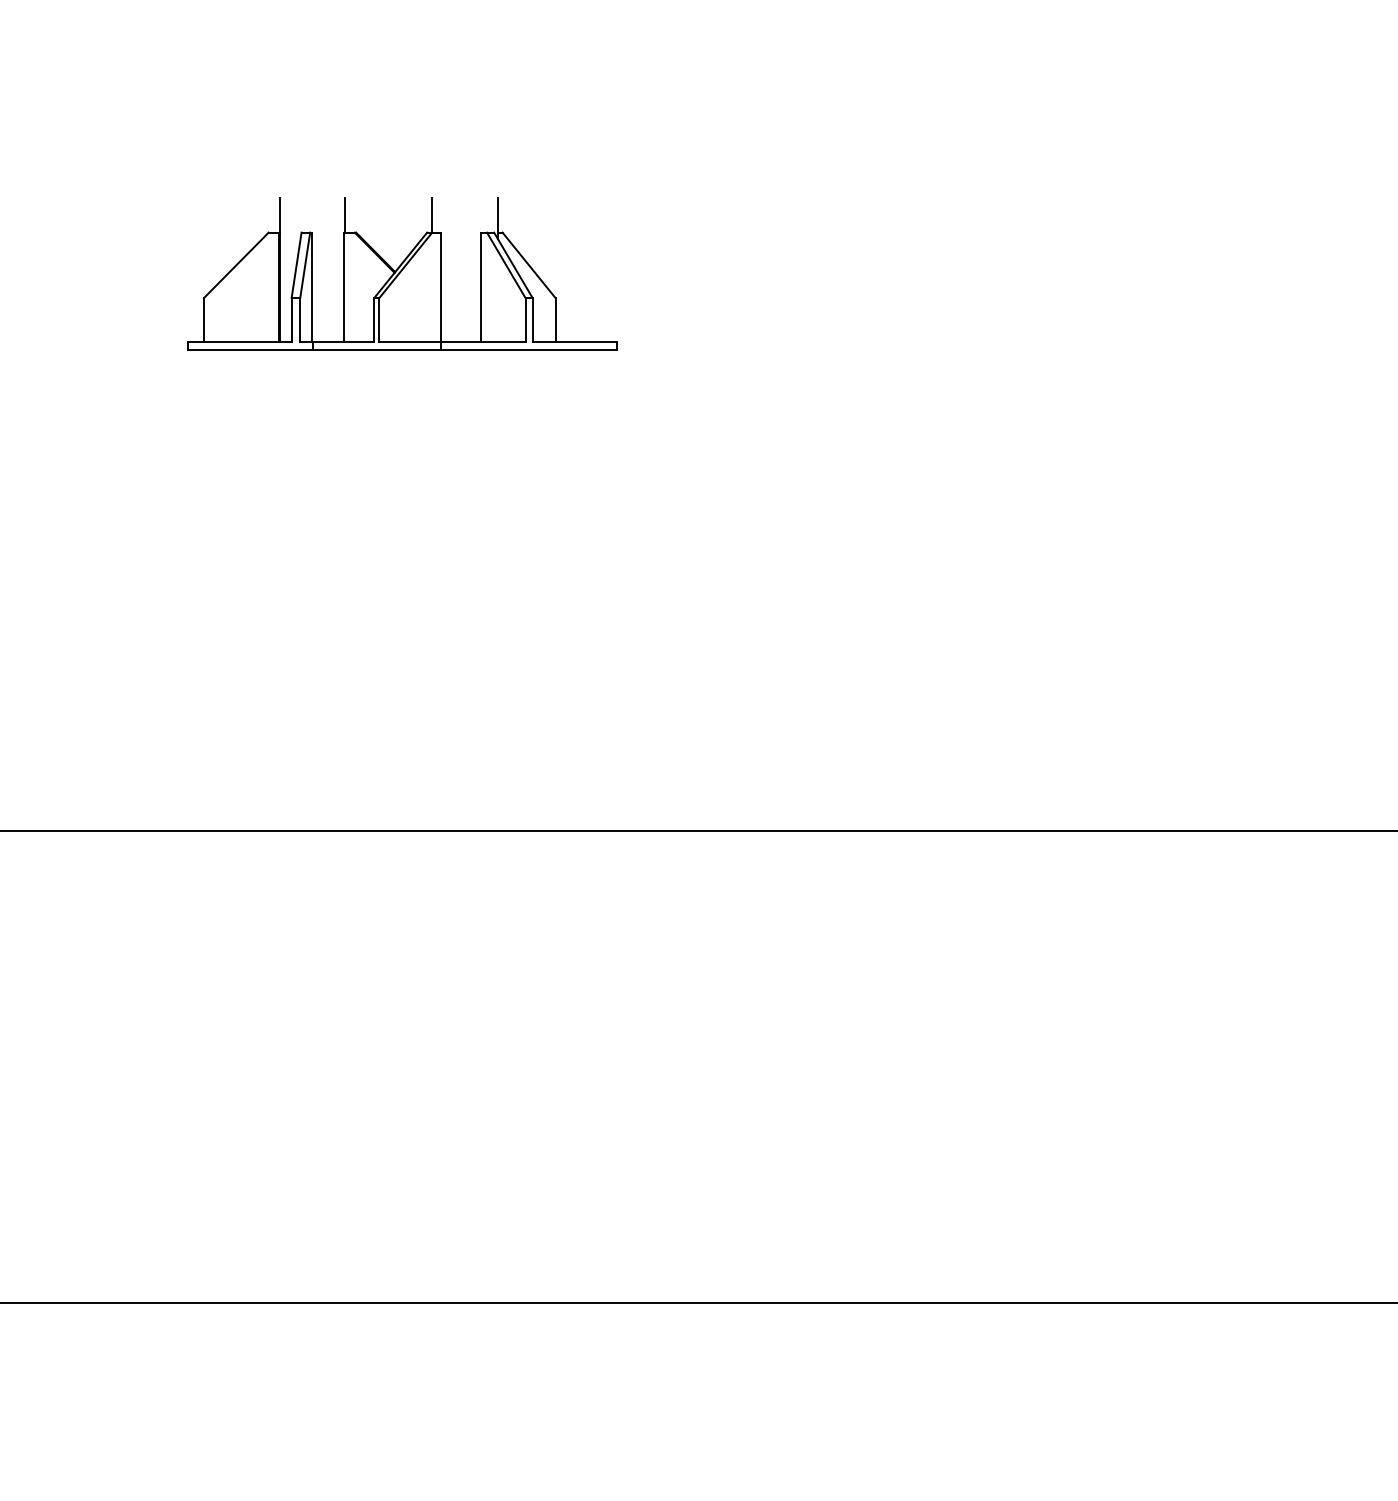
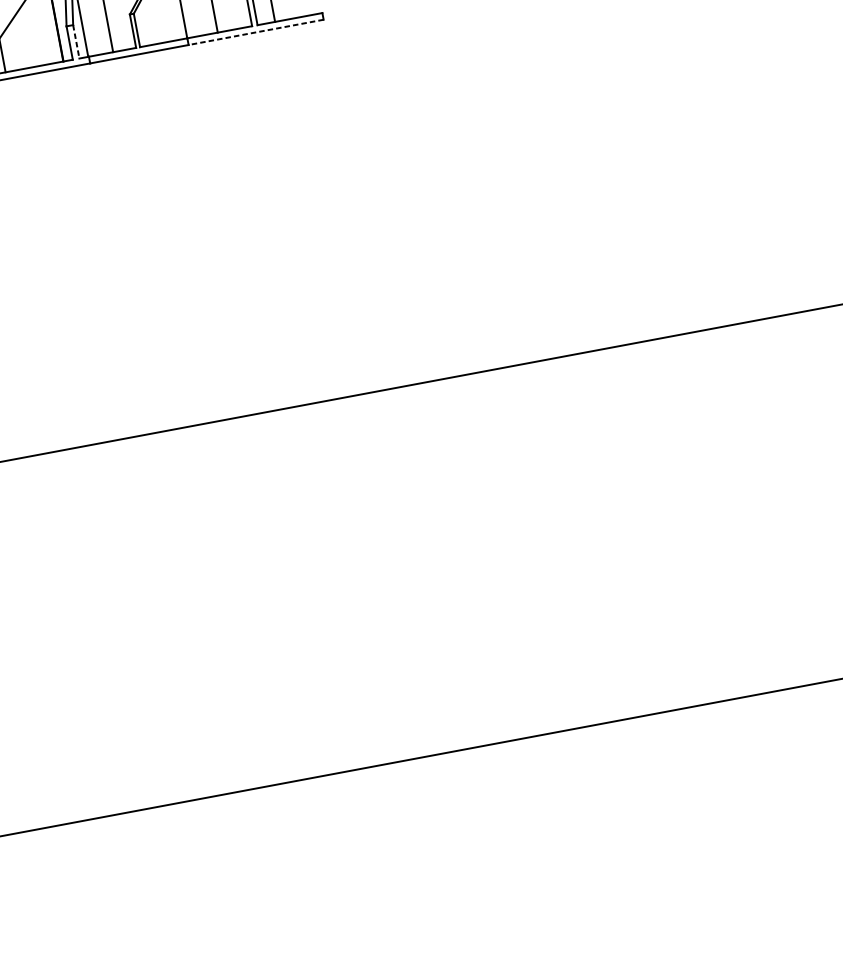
line: (300, 319) -> (76, 41), solid -> dashed
line: (528, 350) -> (255, 32), solid -> dashed

